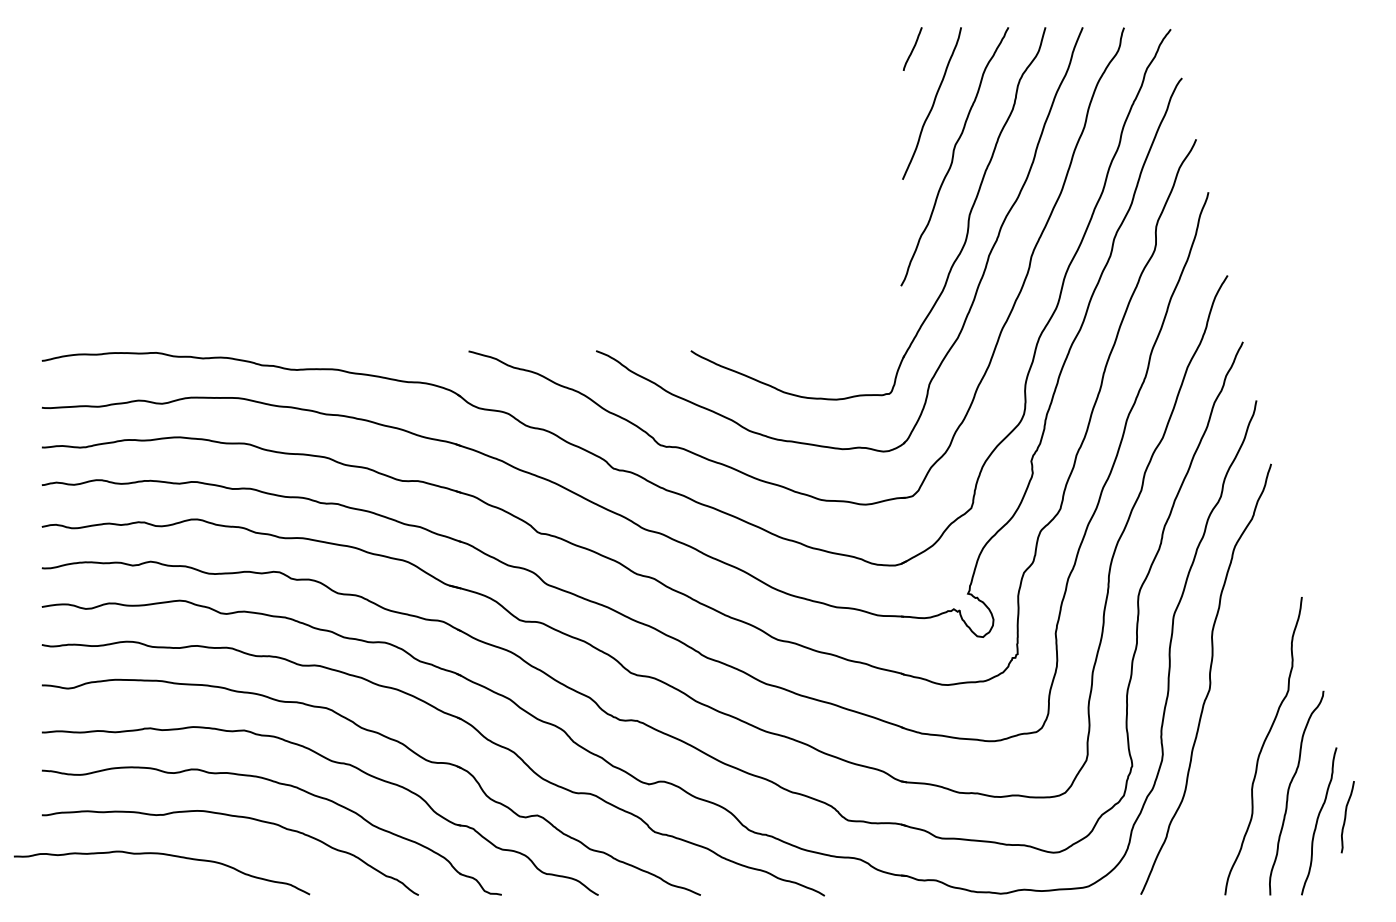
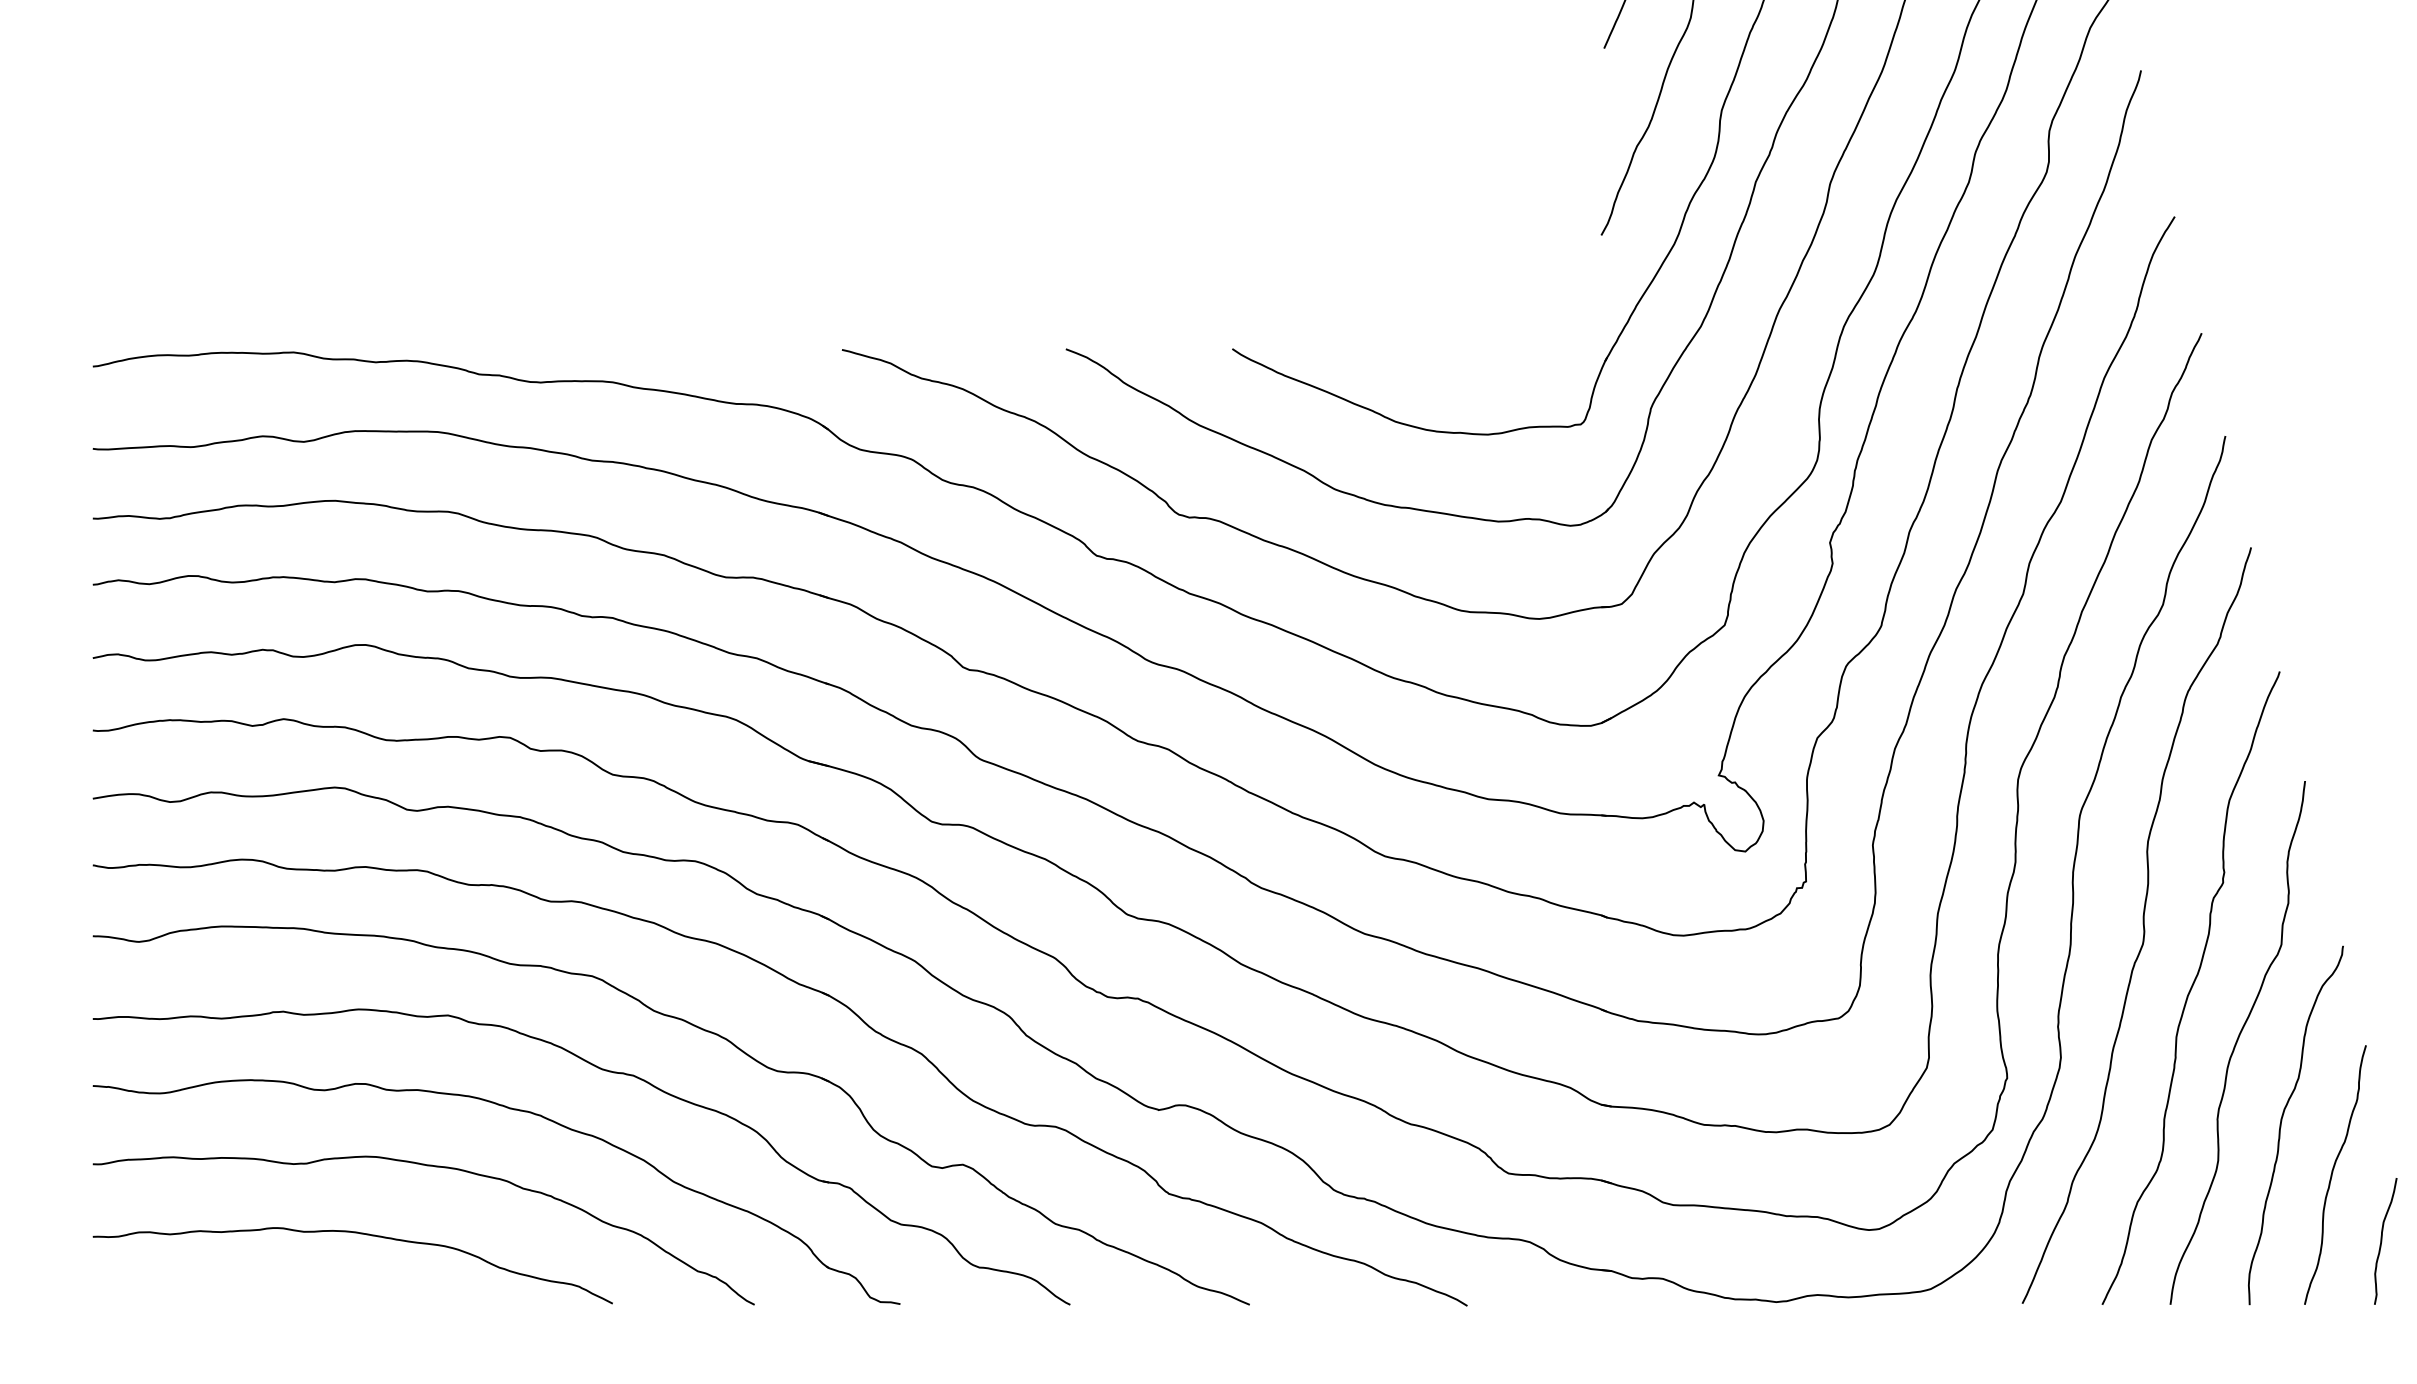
curve: (1236, 714) -> (2190, 987), added
curve: (1346, 817) -> (2383, 1241), moved
curve: (164, 855) -> (357, 1234), moved

